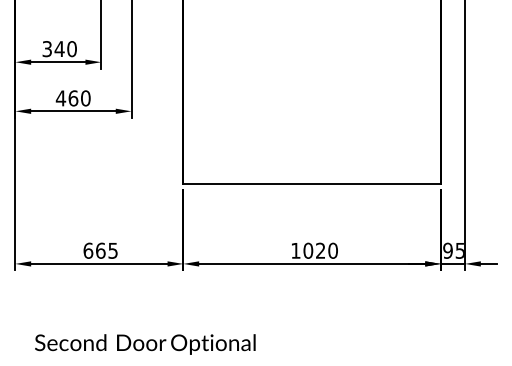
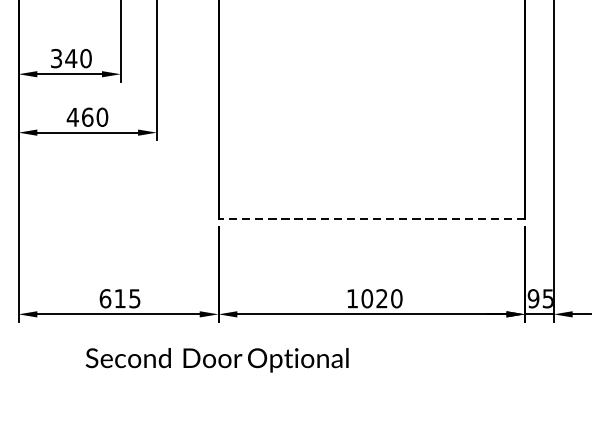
line: (312, 184) -> (372, 219), solid -> dashed
text: (100, 250) -> (119, 298), 665 -> 615
text: (145, 344) -> (217, 360), moved

